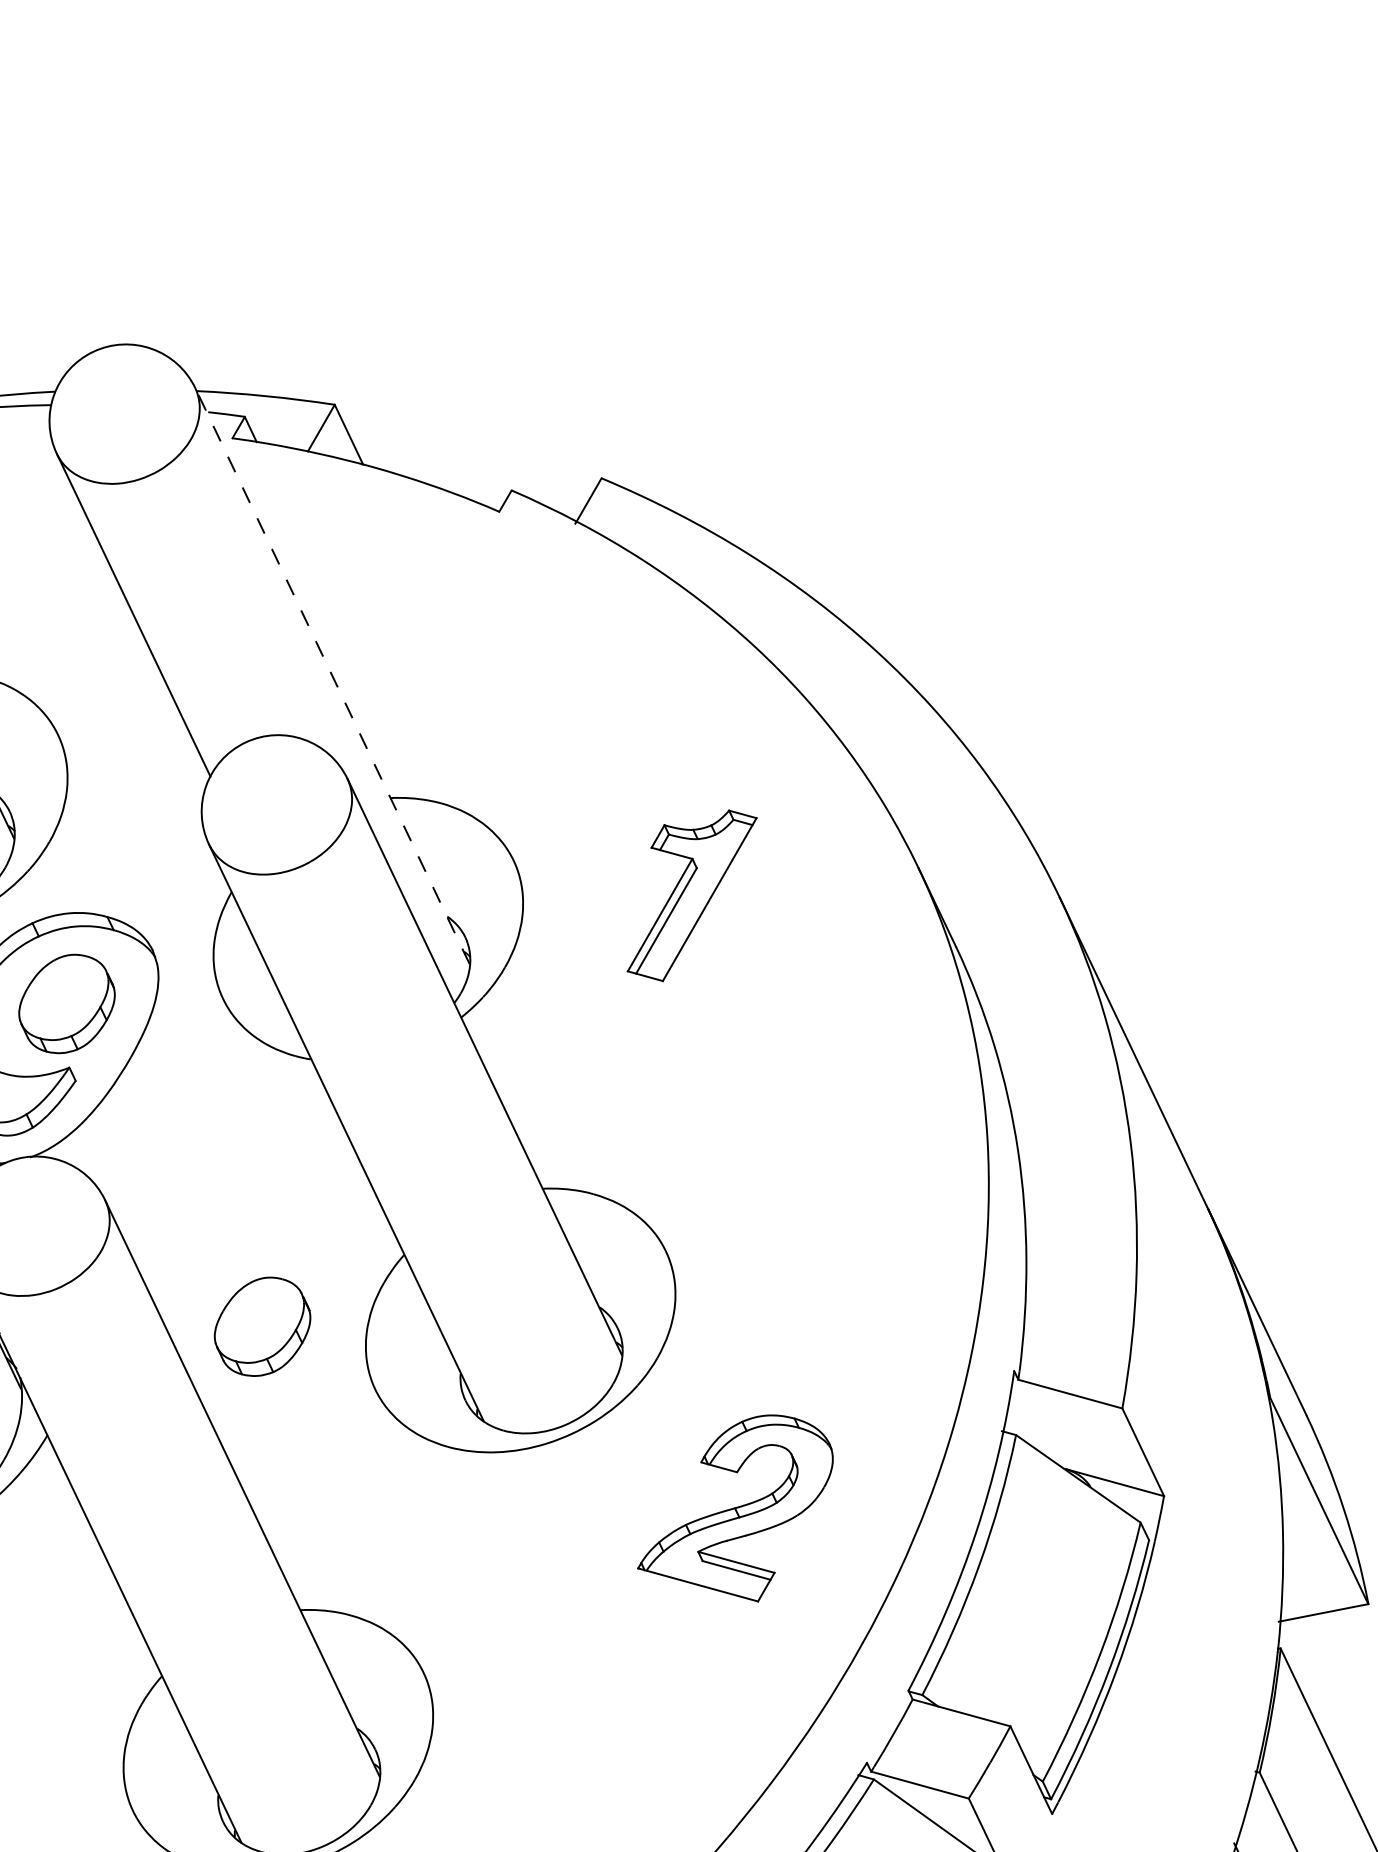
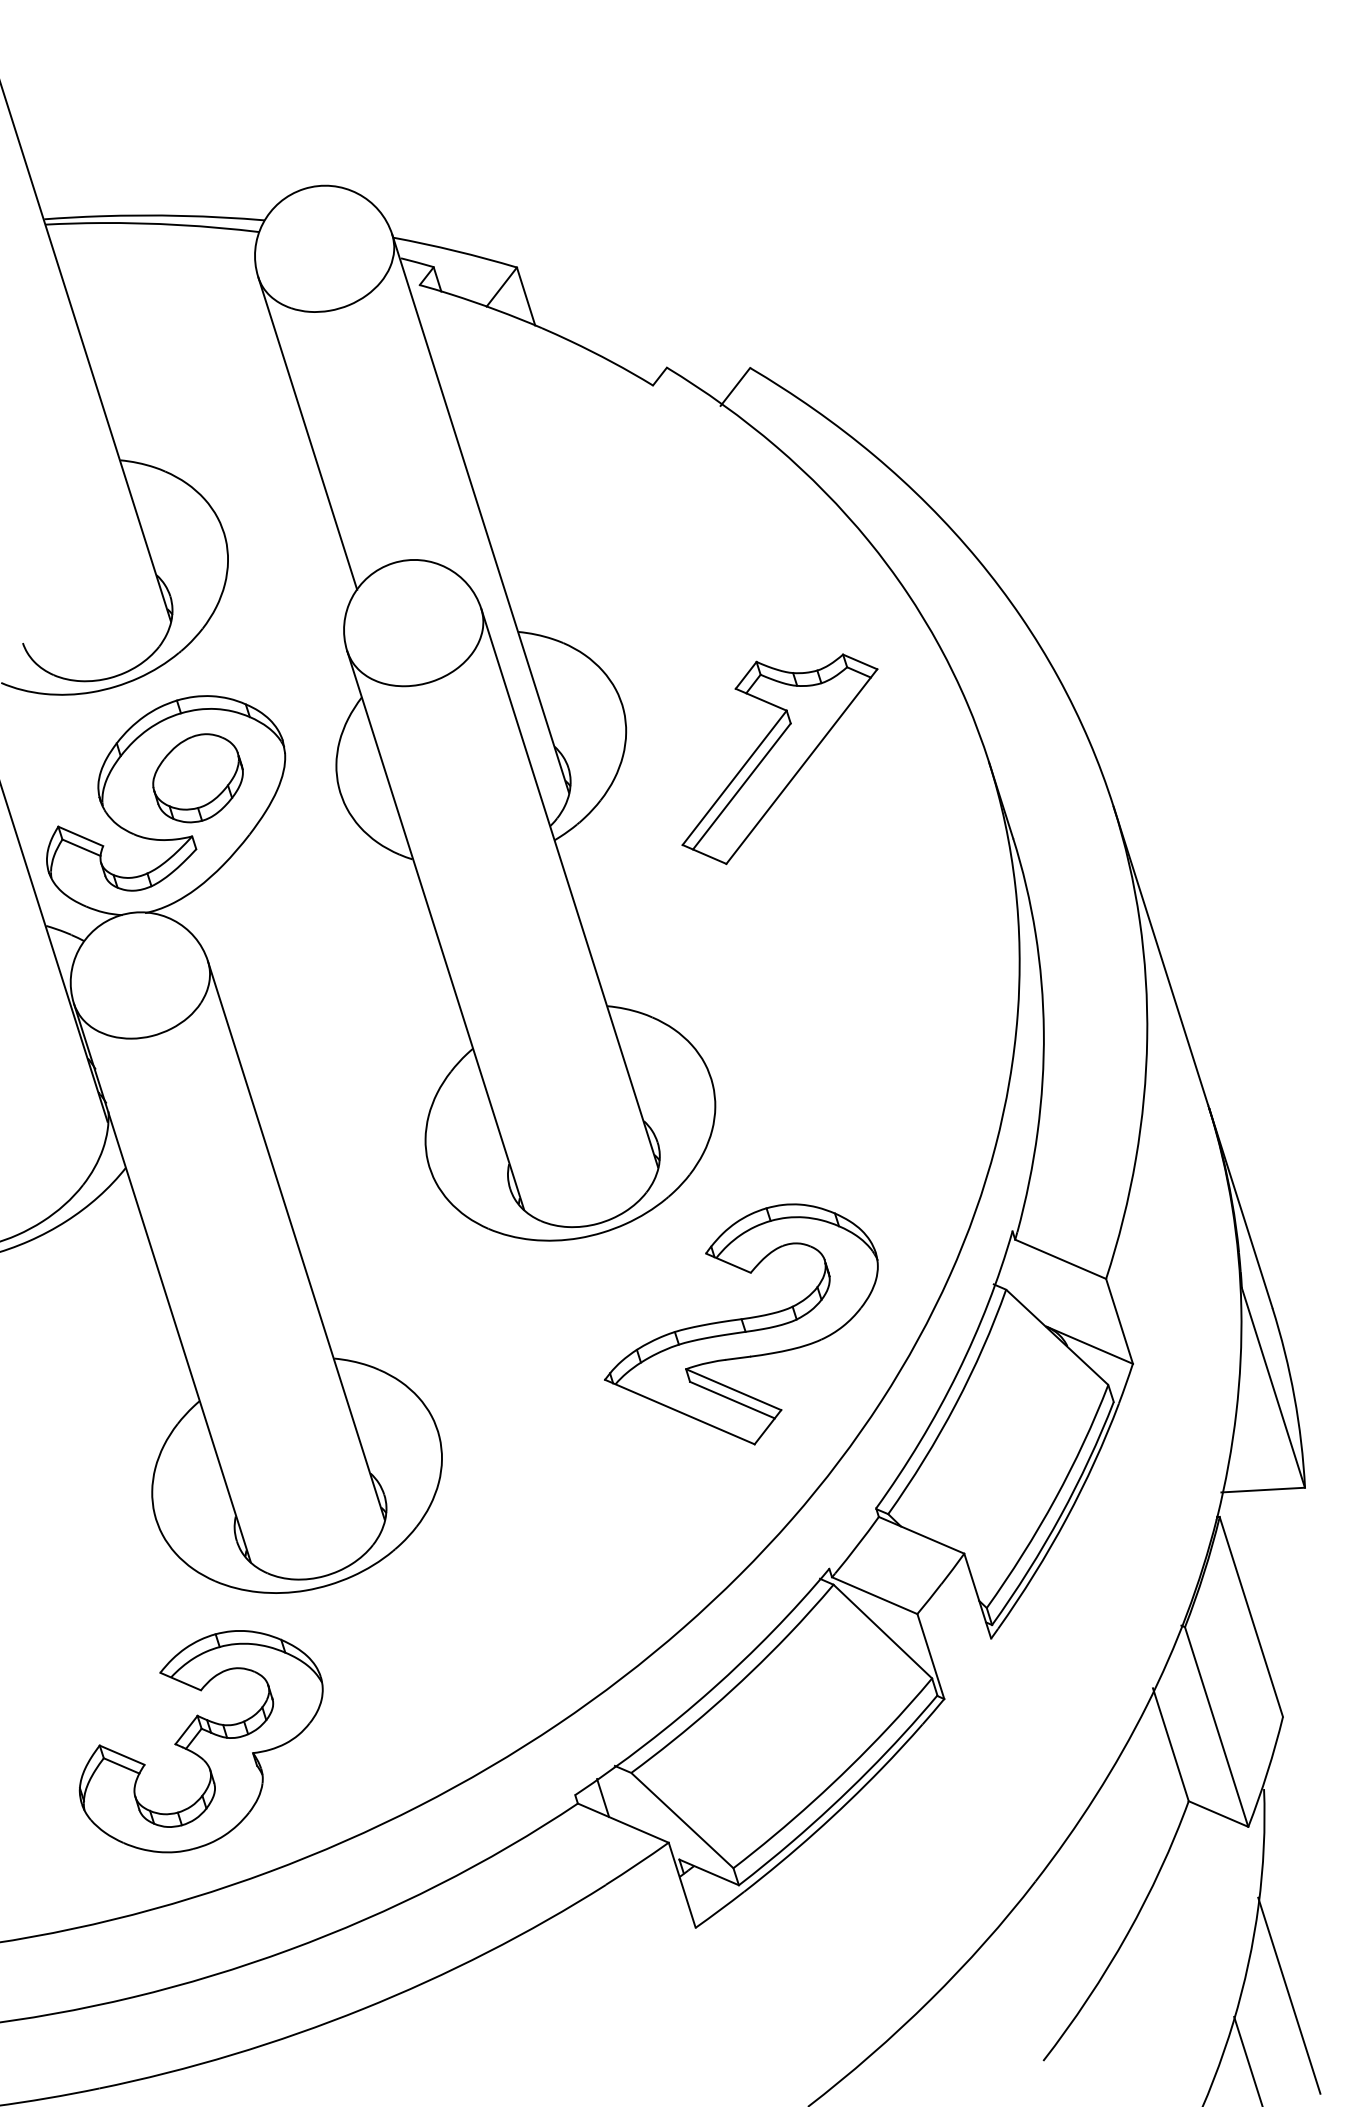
line: (332, 675) -> (480, 513), dashed -> solid
part: (691, 896) -> (779, 759), size x1.43
part: (261, 1327) -> (334, 1096), removed
part: (735, 1512) -> (741, 1324), size x1.43

